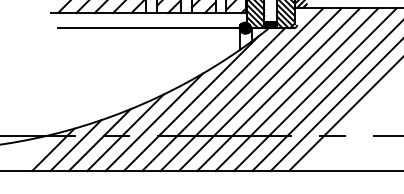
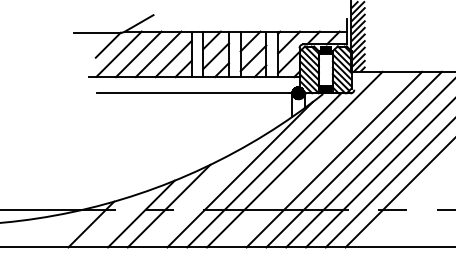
line: (260, 89) -> (314, 159), removed
line: (153, 121) -> (199, 194), removed
line: (75, 145) -> (115, 219), removed

